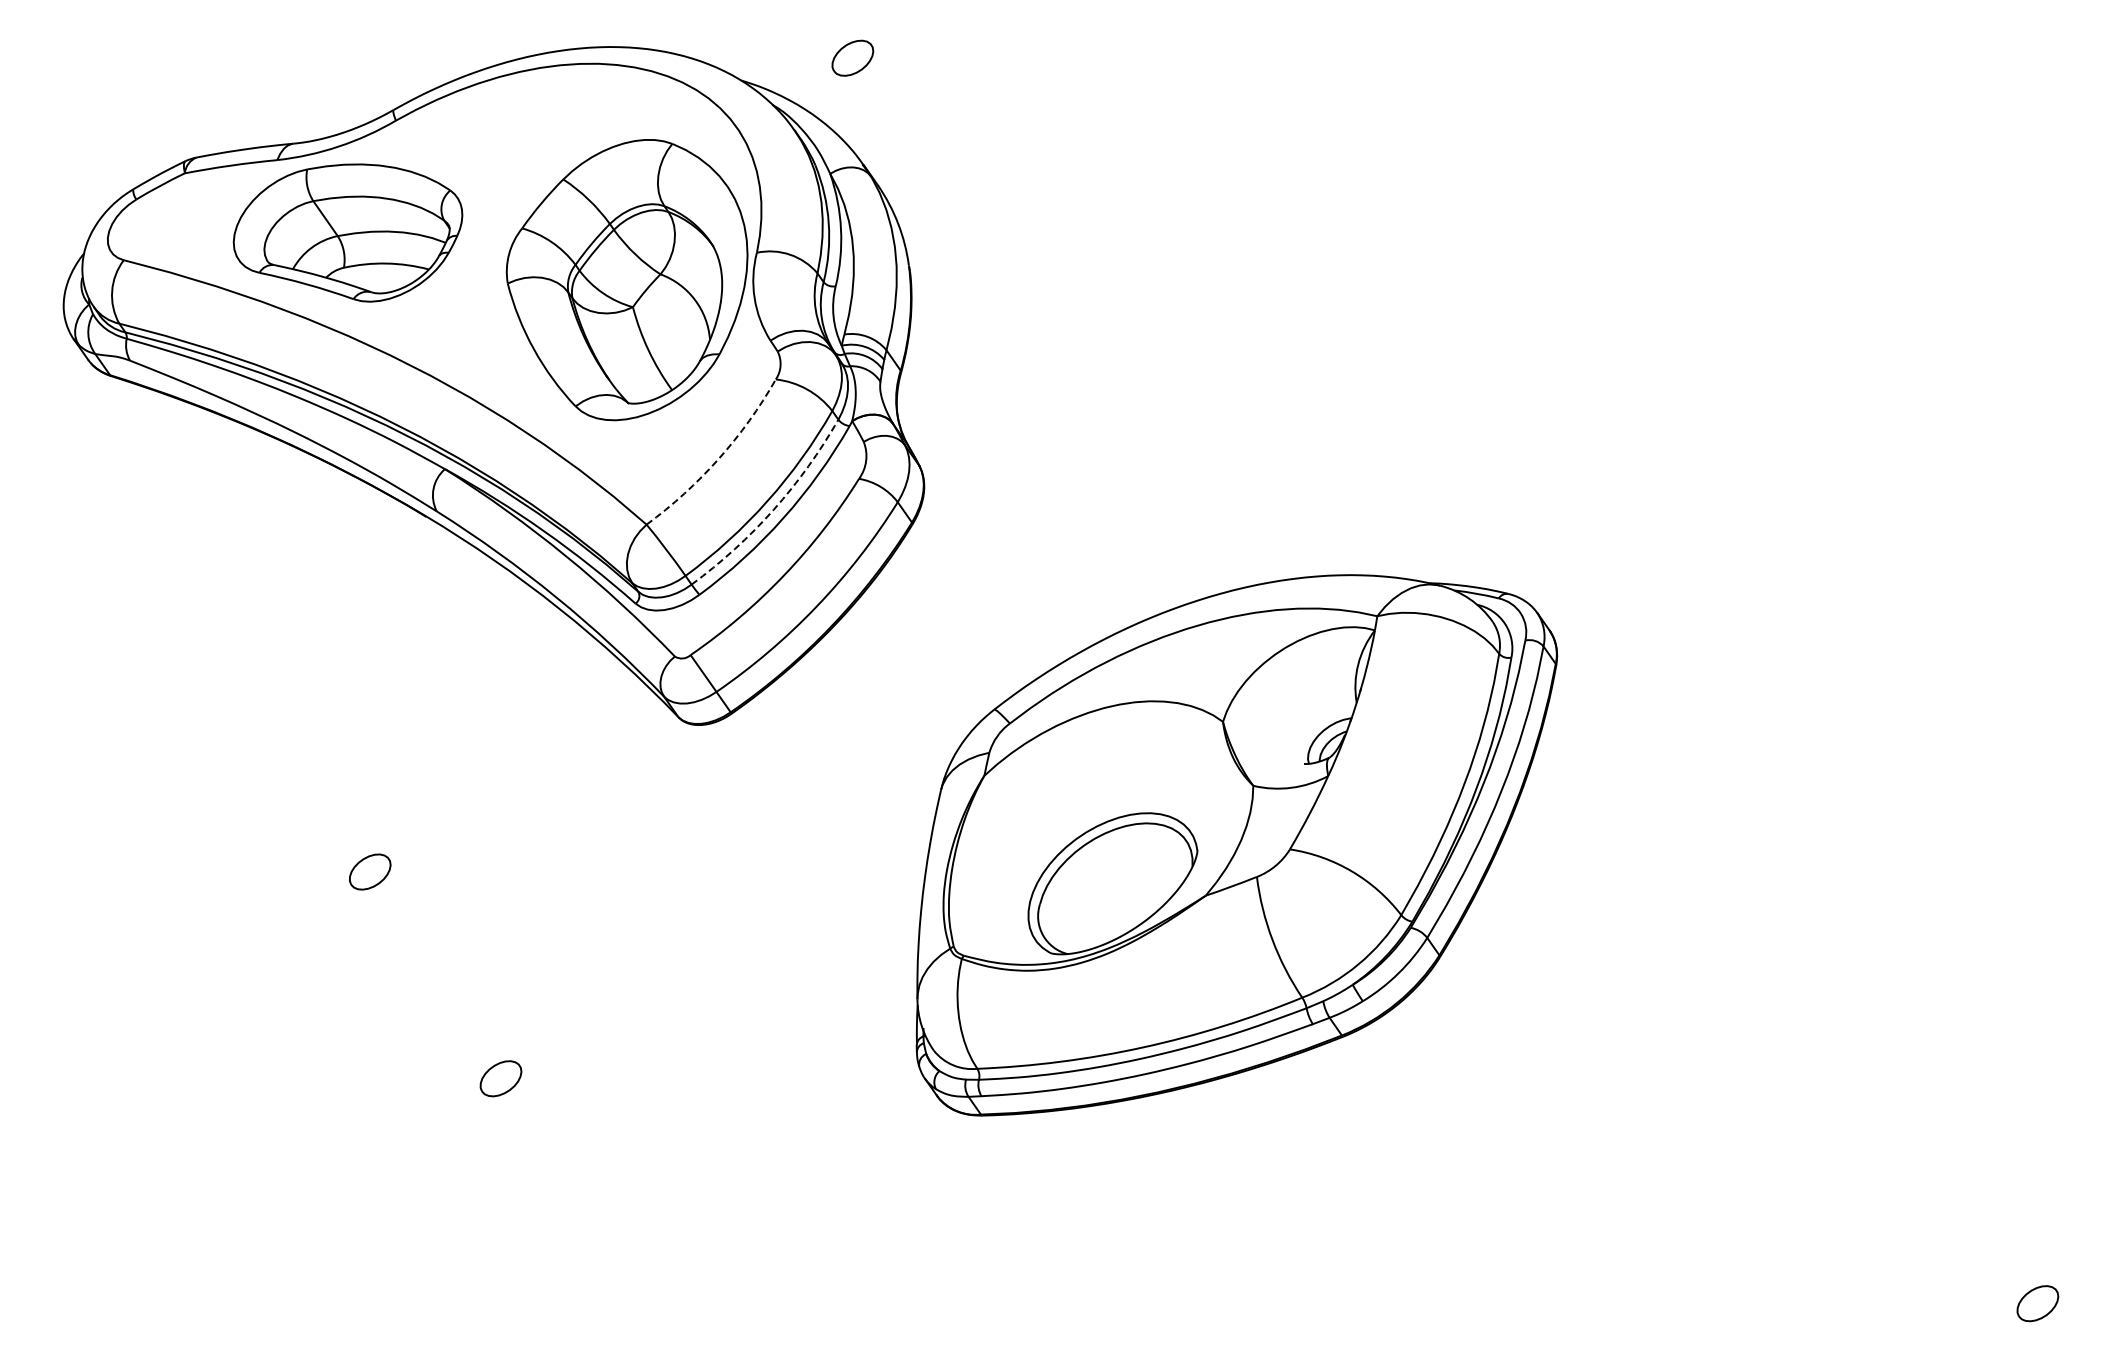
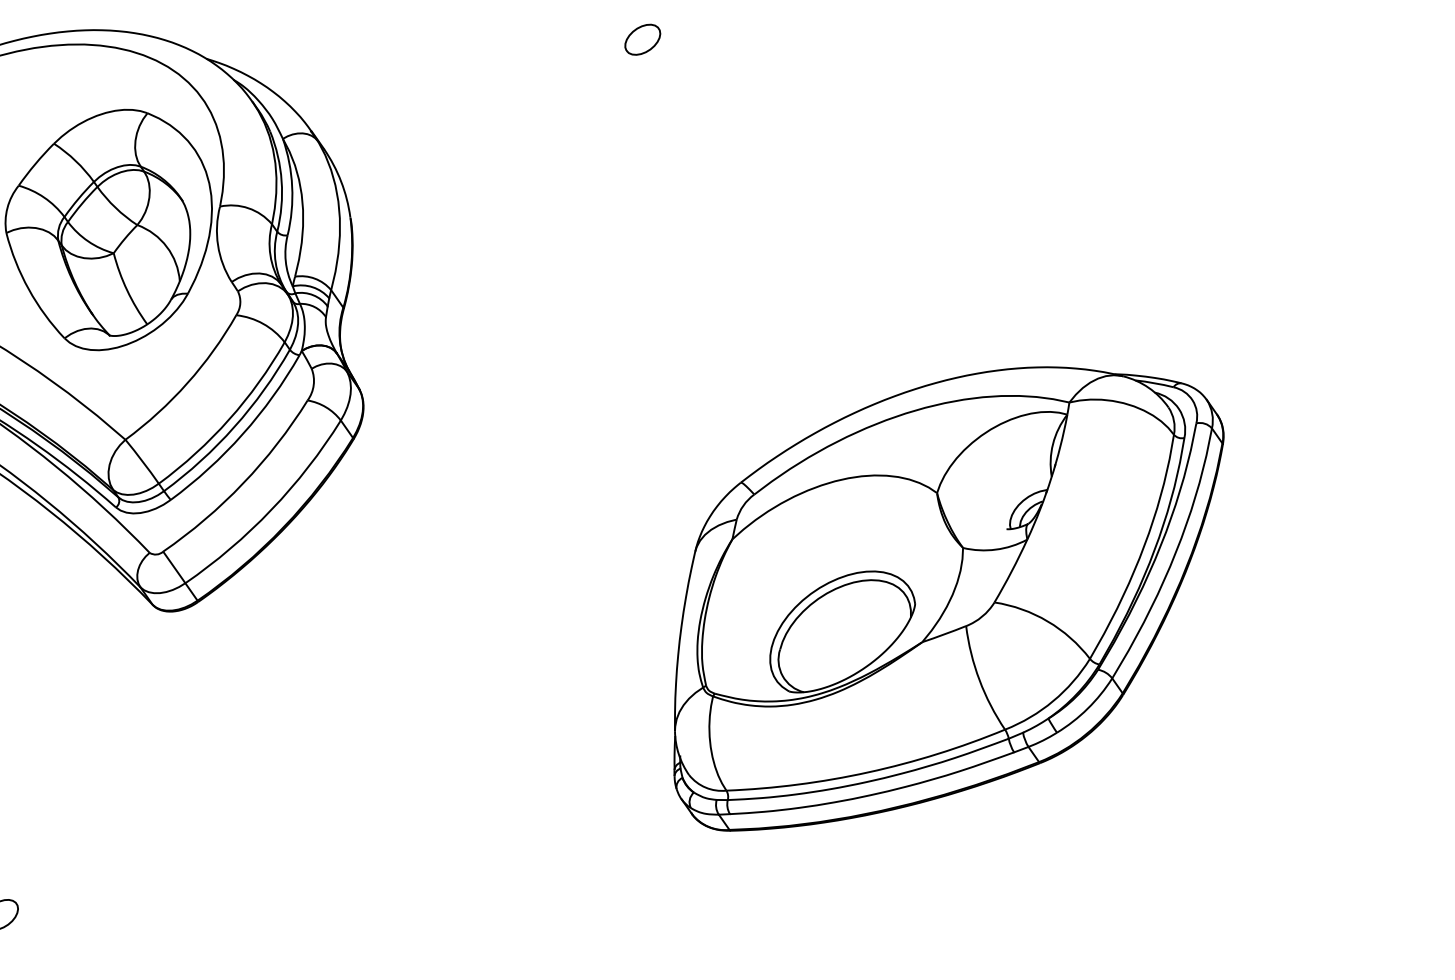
part: (852, 57) -> (642, 39), moved
arc: (718, 458) -> (187, 383), dashed -> solid
arc: (773, 509) -> (234, 426), dashed -> solid
part: (1236, 845) -> (948, 599), moved

